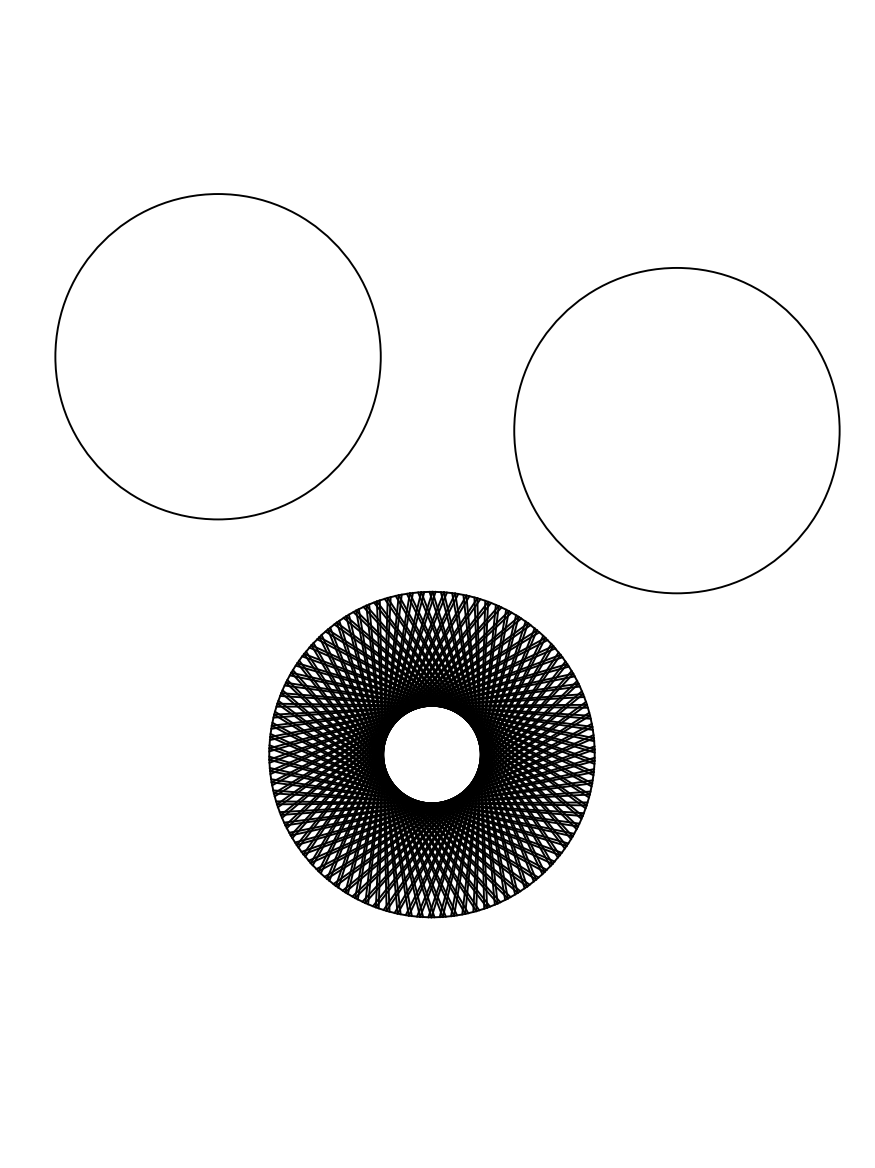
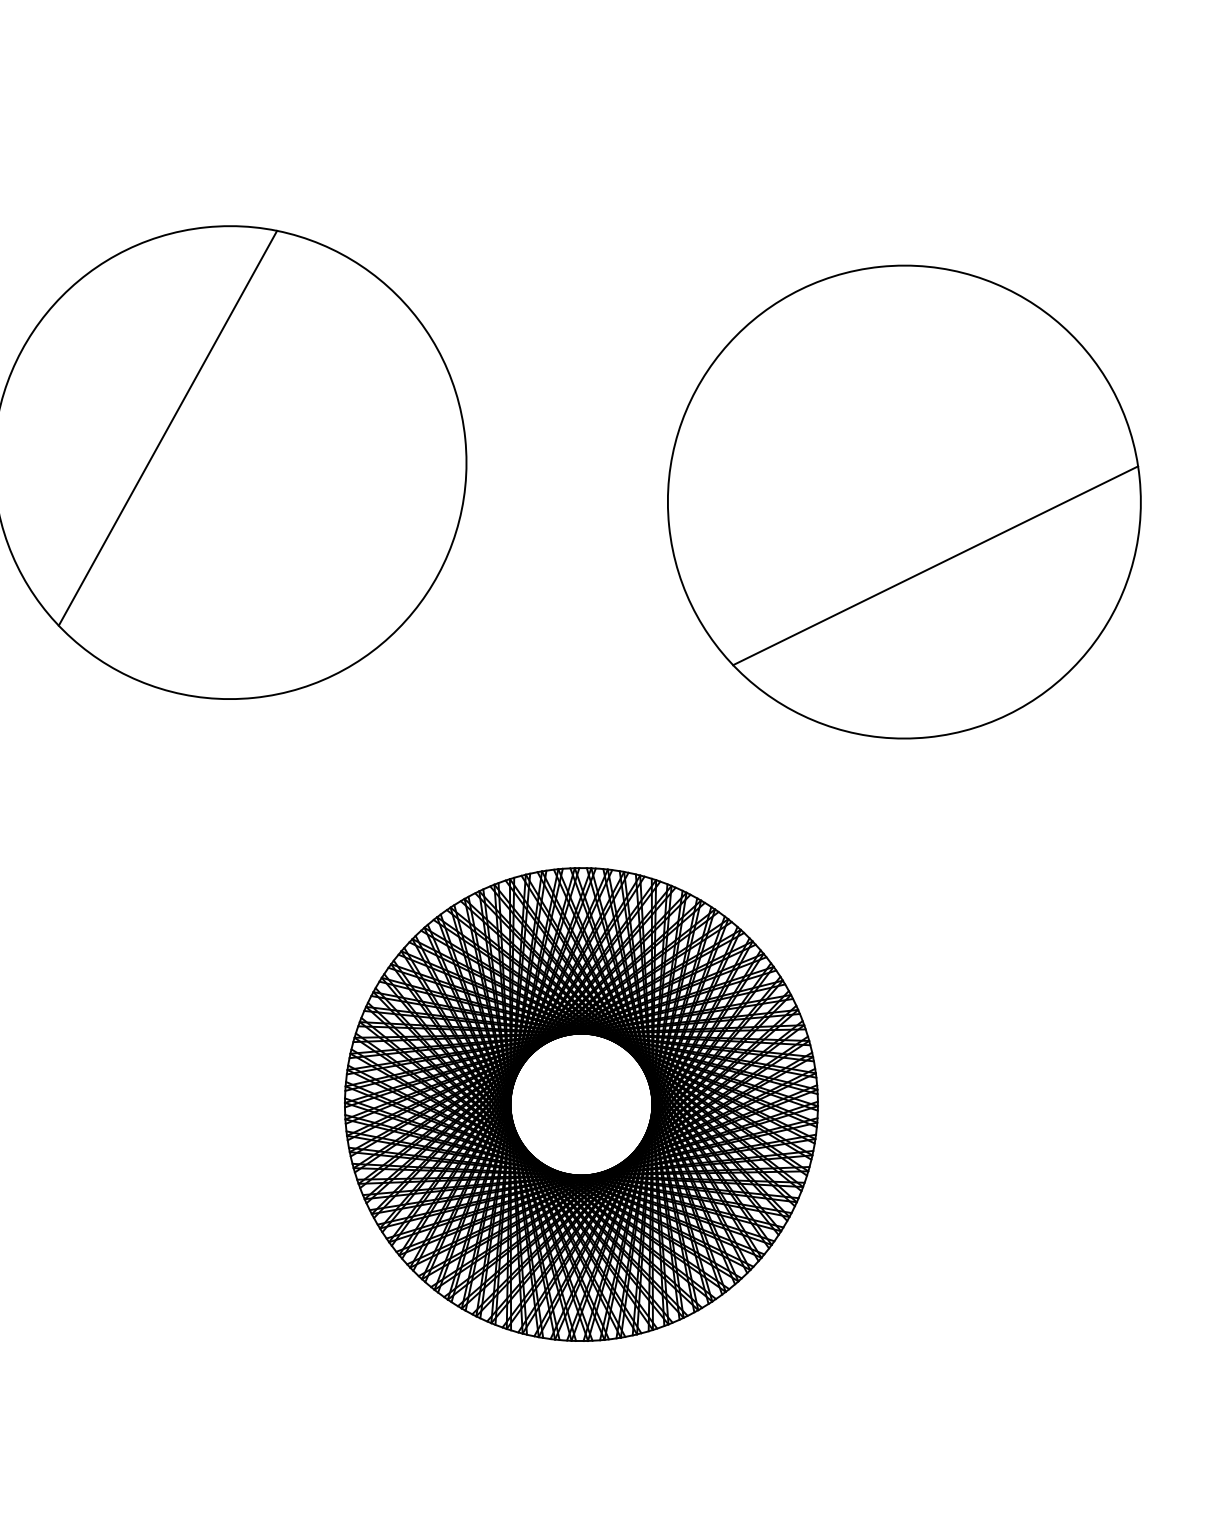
line: (177, 328) -> (167, 427), added
line: (693, 476) -> (935, 565), added
part: (431, 754) -> (580, 1104), moved

